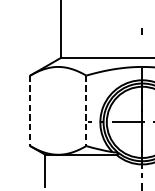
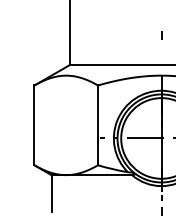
line: (30, 110) -> (34, 125), dashed -> solid
line: (86, 110) -> (98, 125), dashed -> solid

